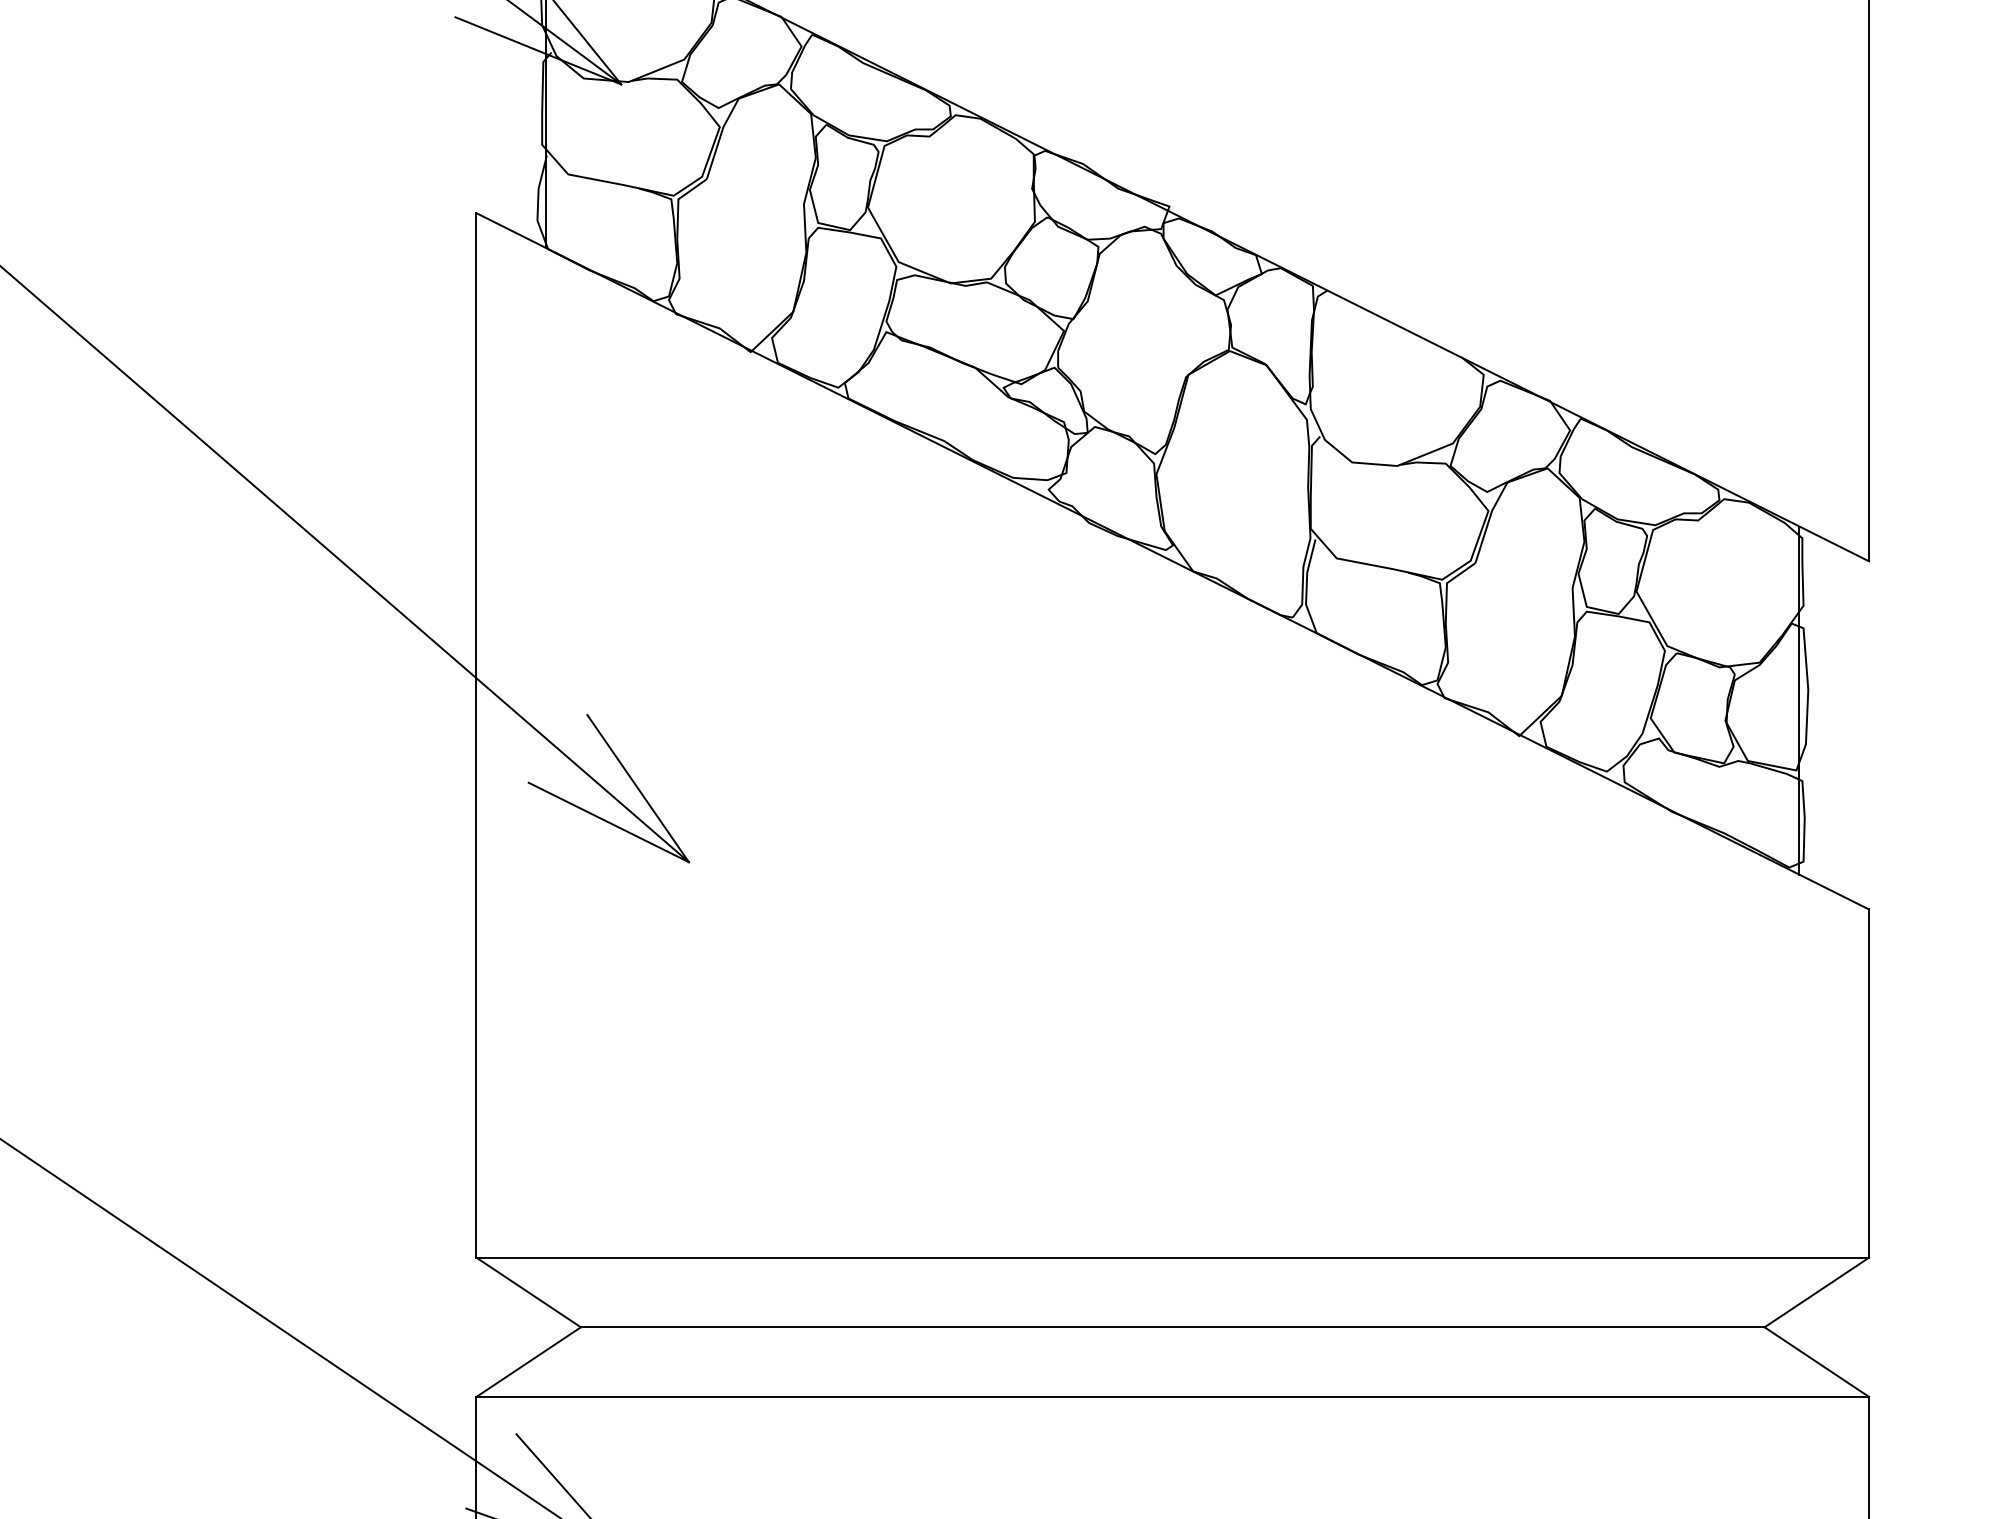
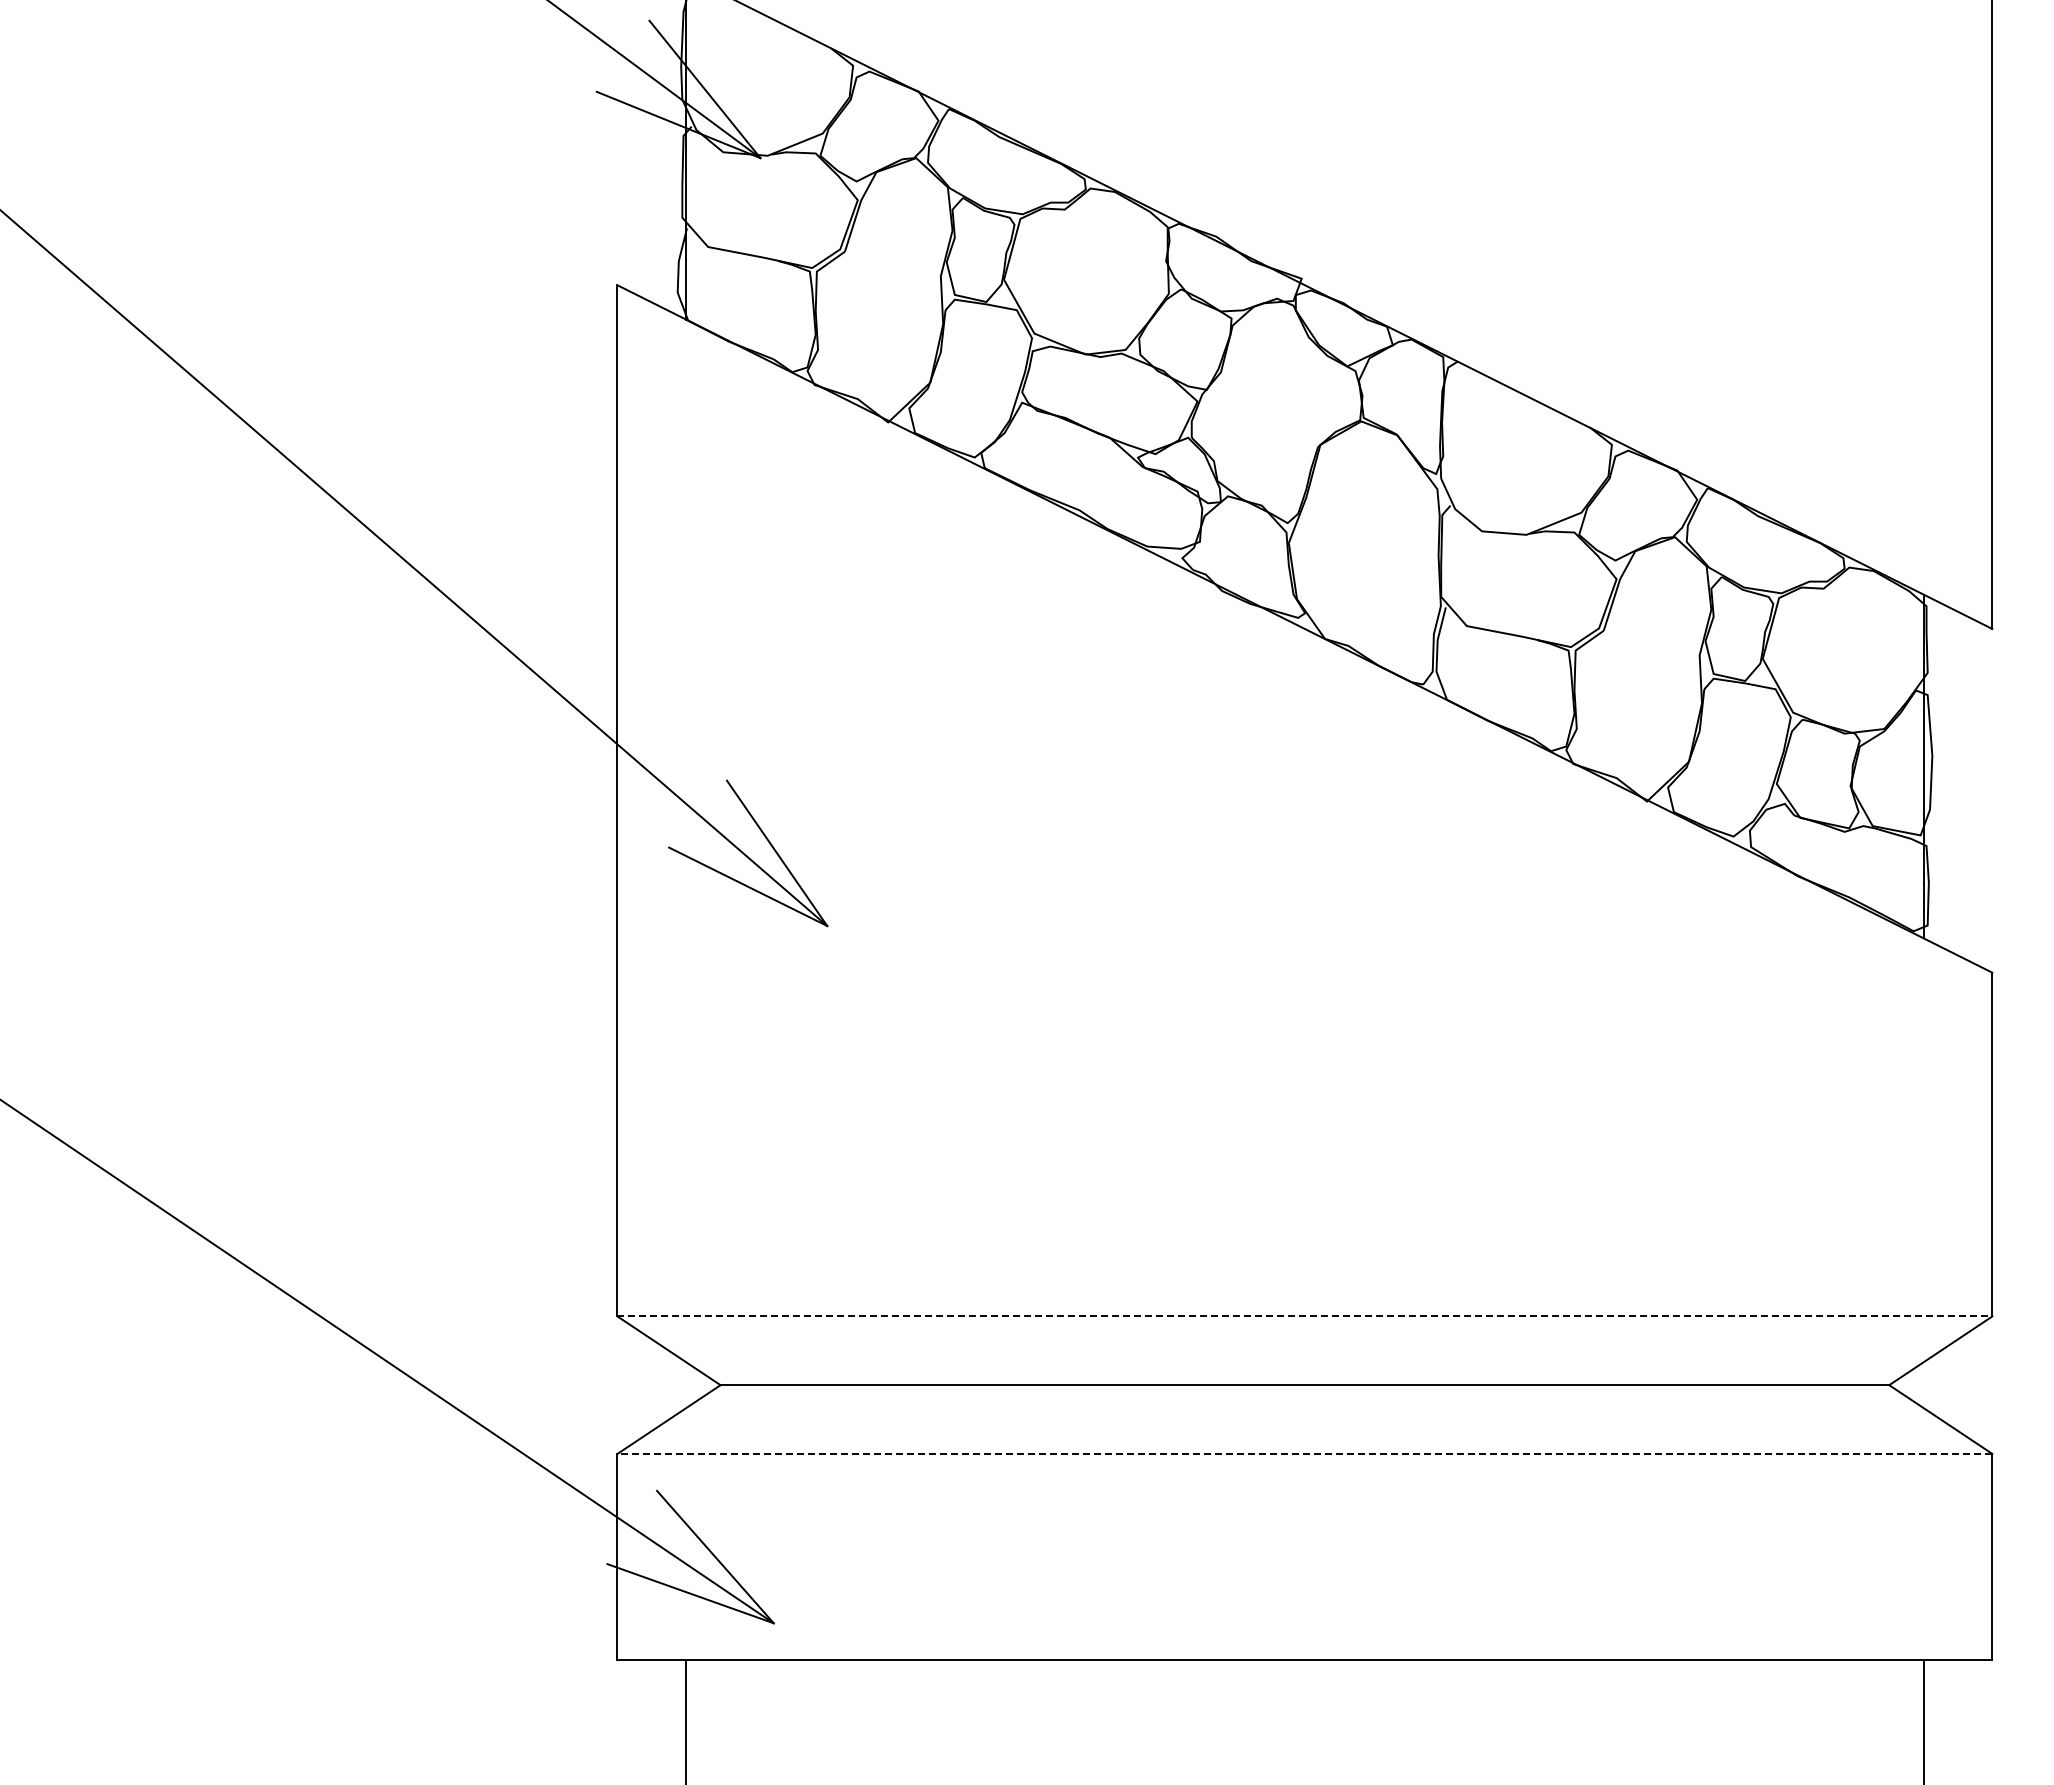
line: (1173, 1257) -> (1305, 1316), solid -> dashed
line: (1172, 1396) -> (1304, 1453), solid -> dashed

